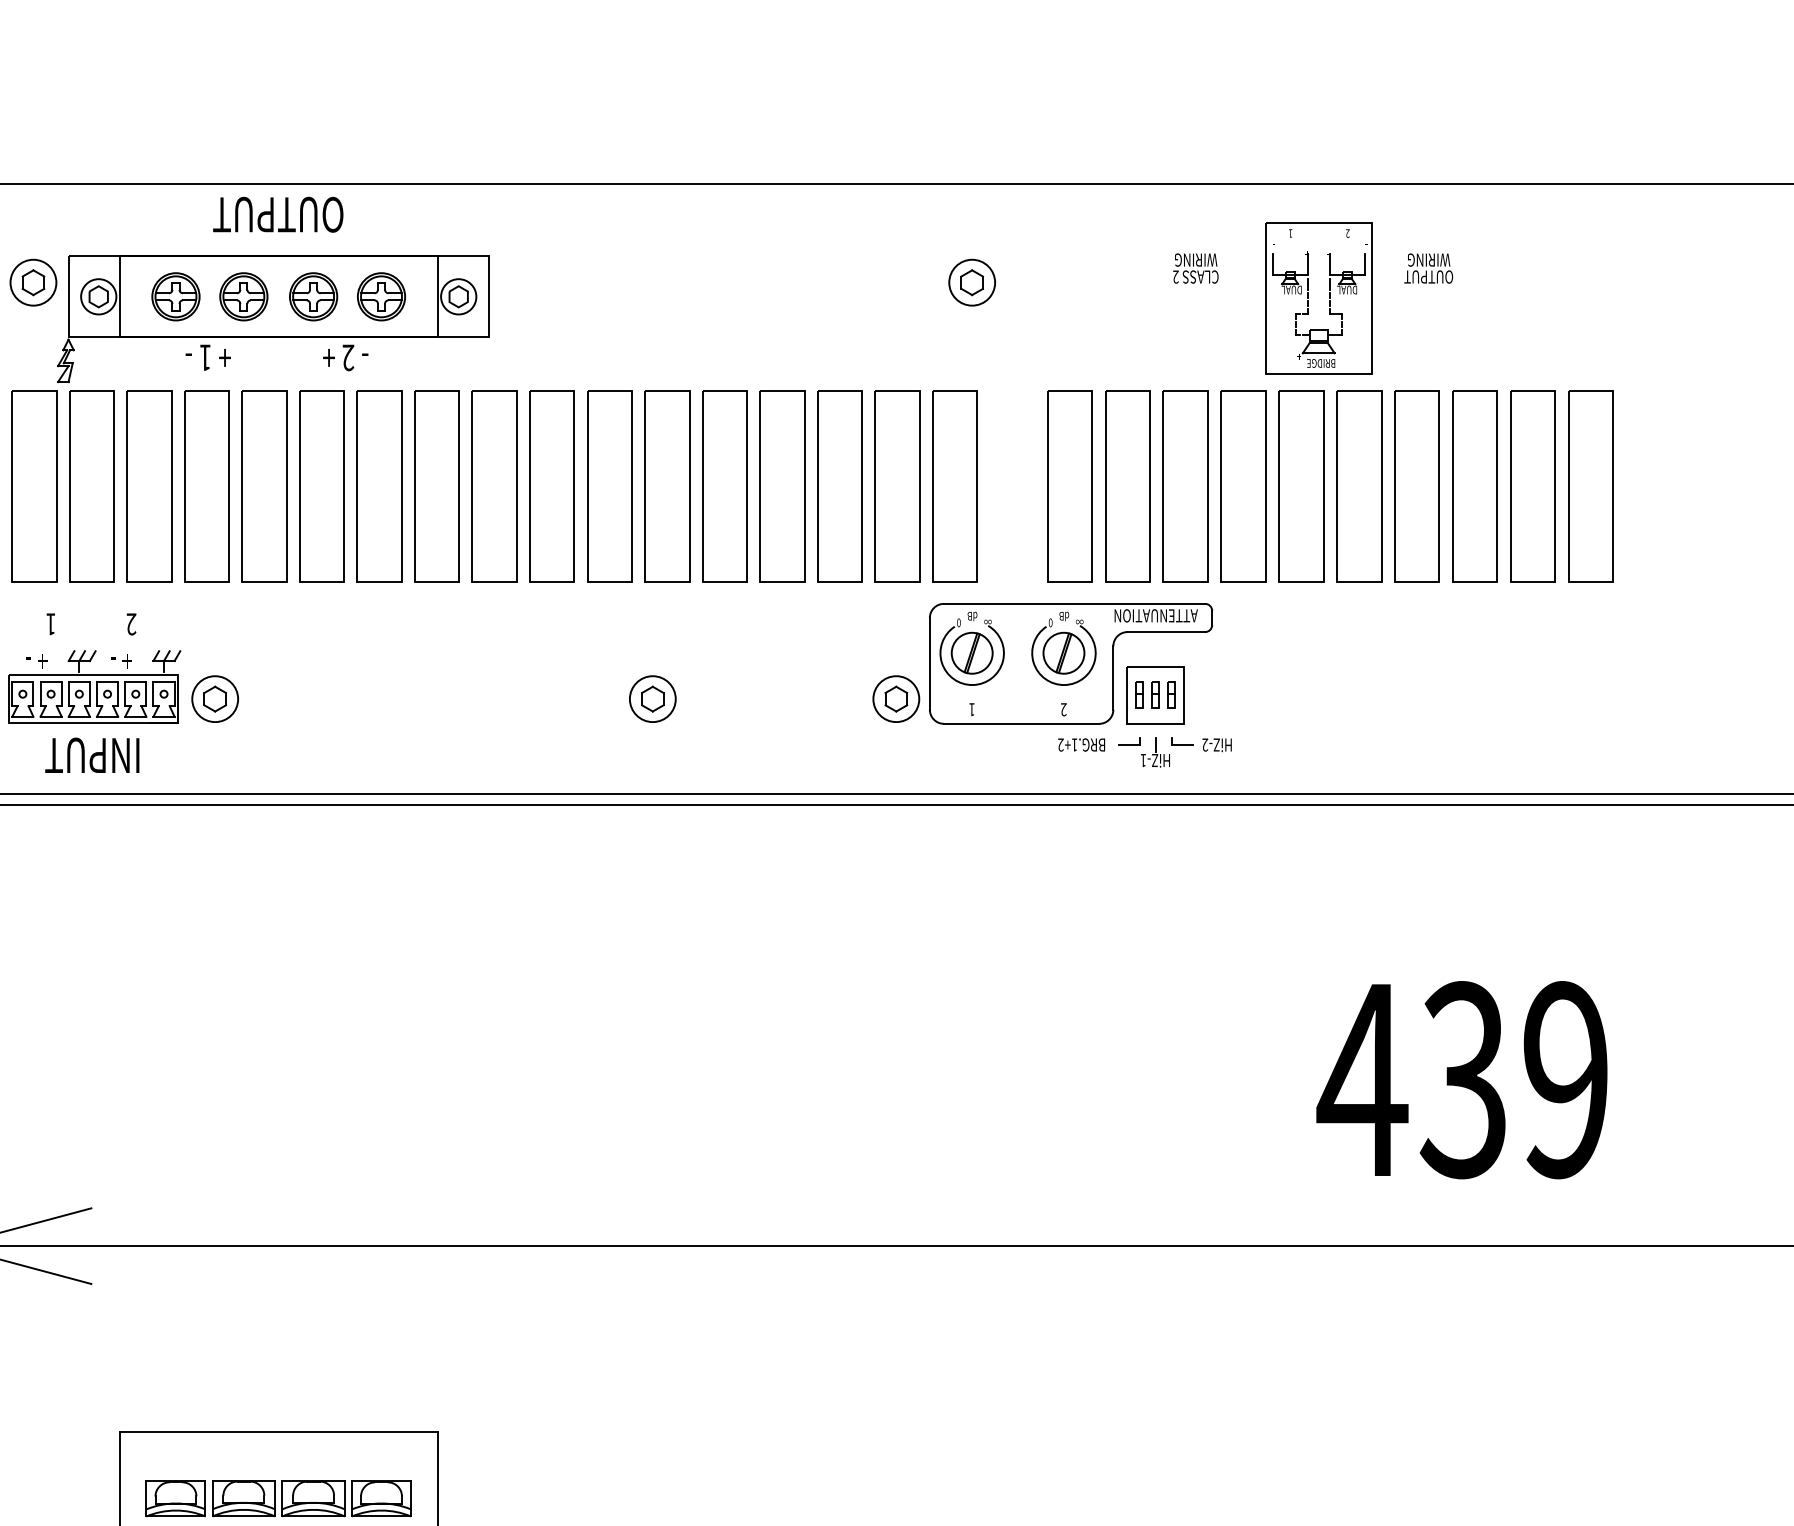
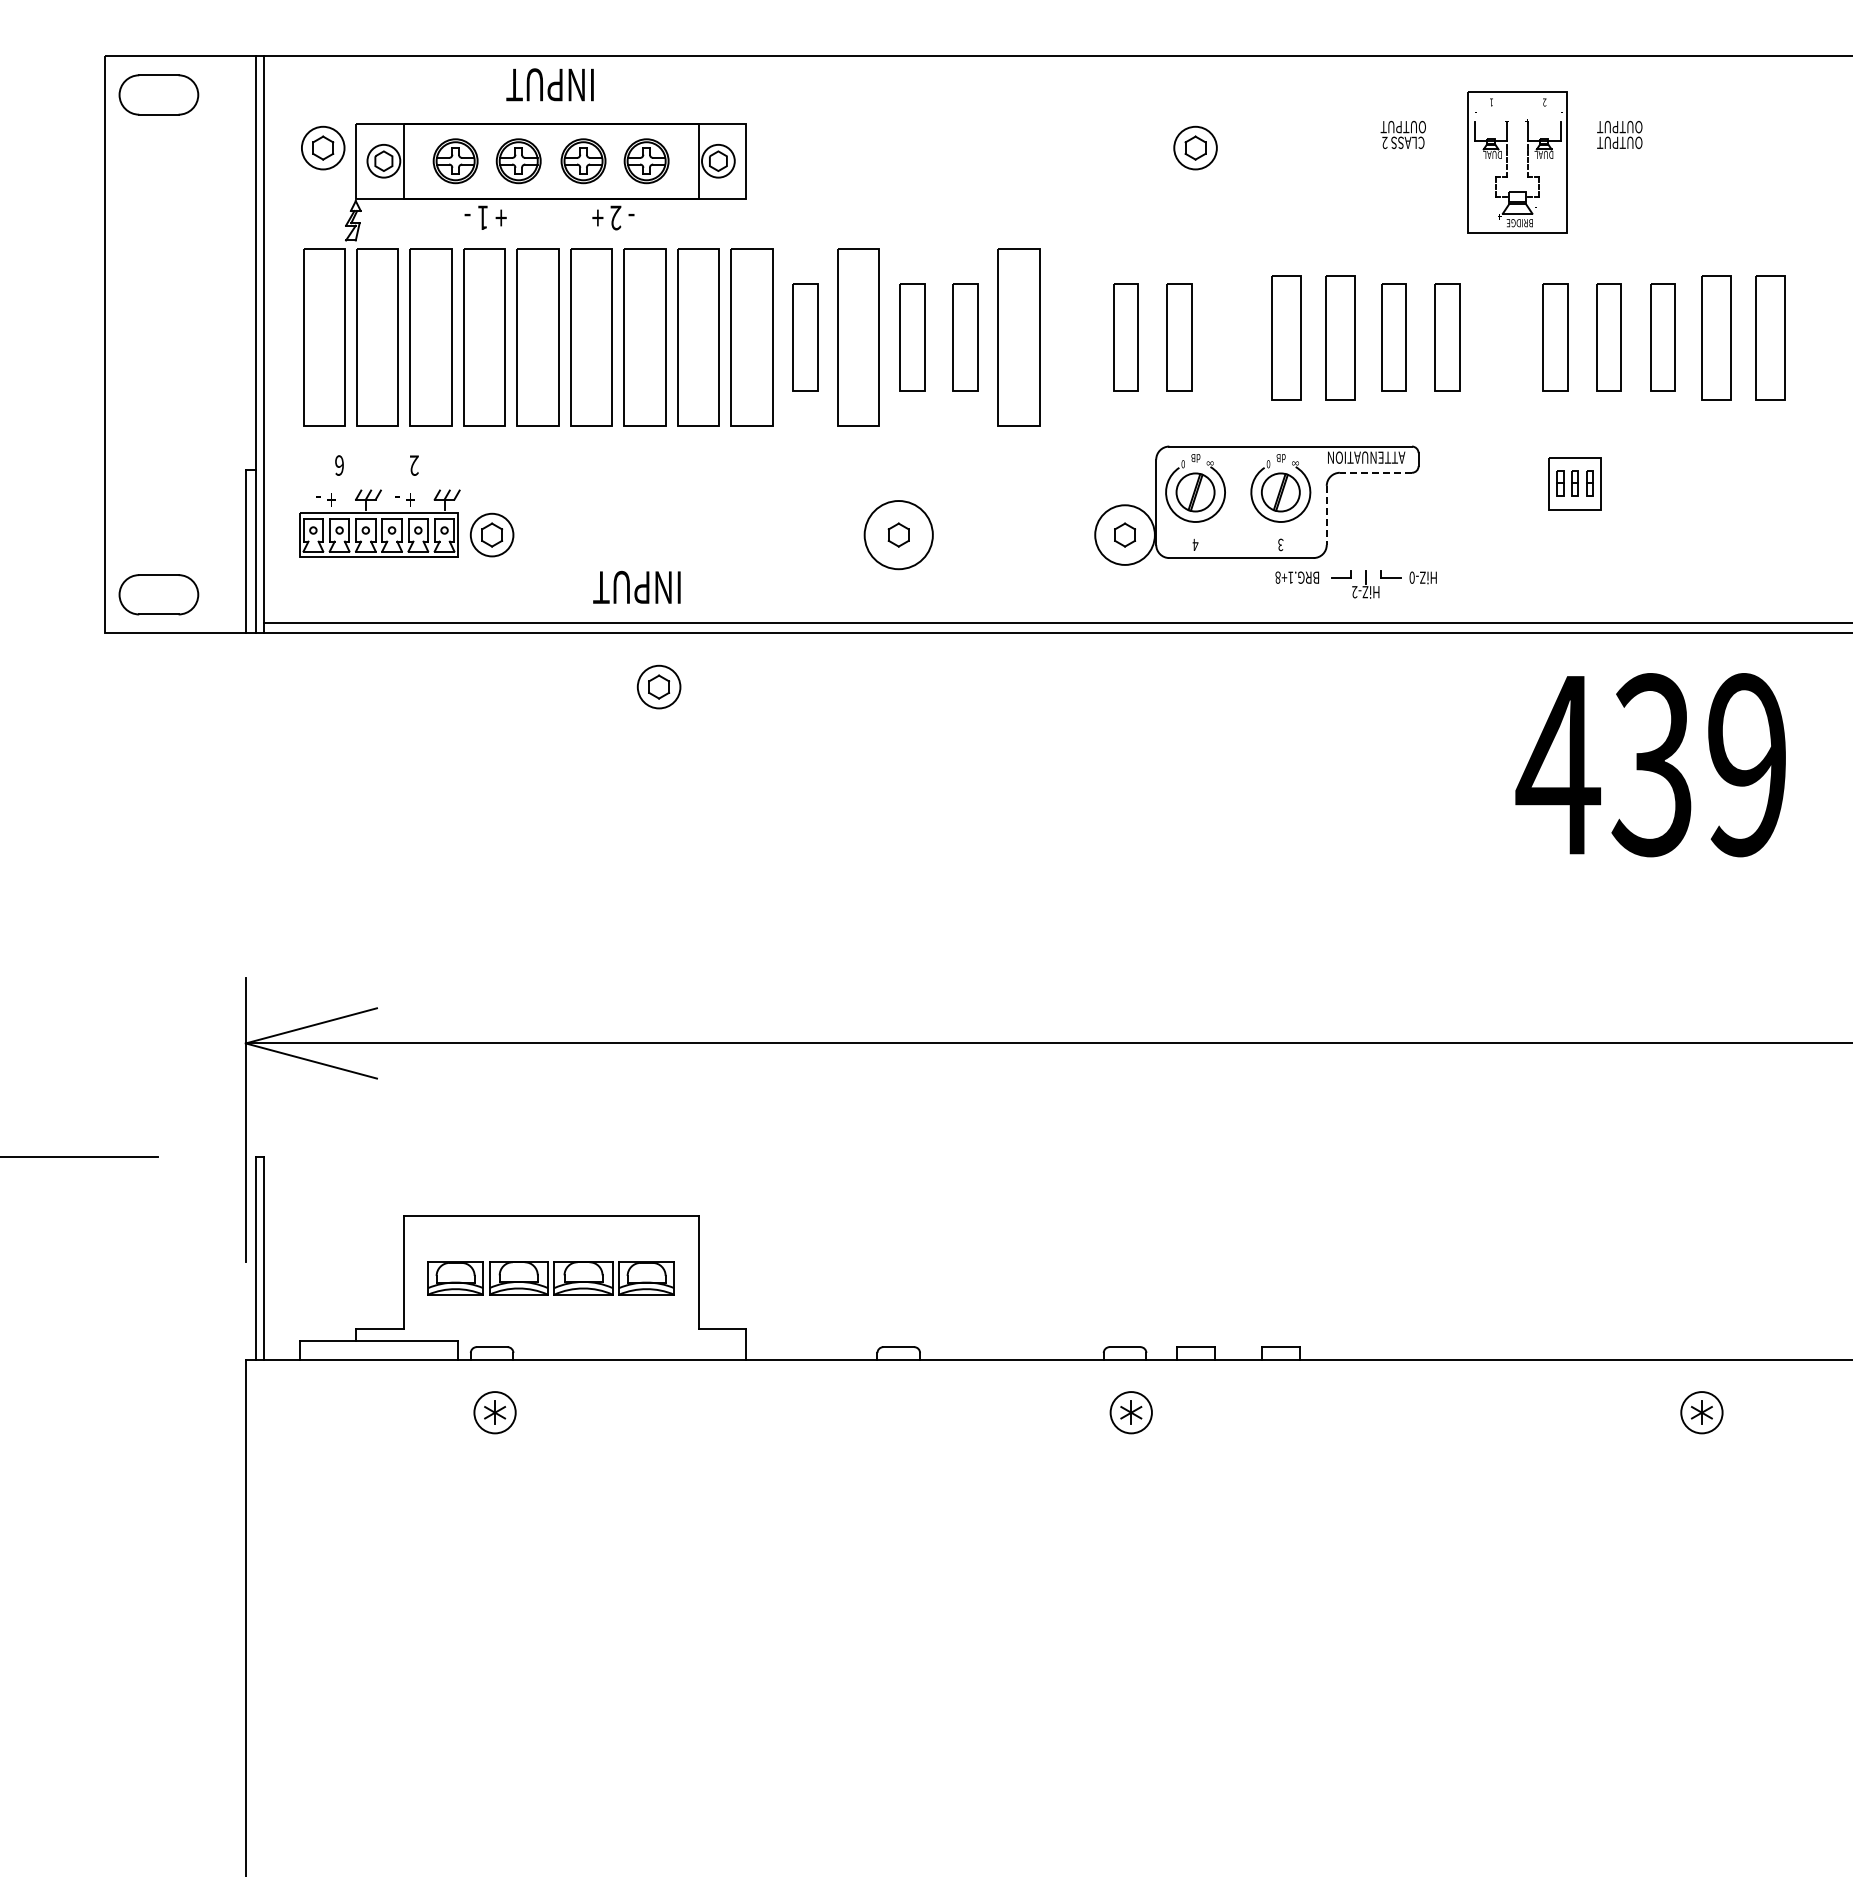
text: (278, 214) -> (550, 84), OUTPUT -> INPUT
text: (1194, 259) -> (1402, 126), WIRING -> OUTPUT
text: (1428, 259) -> (1619, 126), WIRING -> OUTPUT
part: (552, 486) -> (805, 337), size x0.6
part: (667, 486) -> (912, 337), size x0.6
part: (724, 486) -> (965, 337), size x0.6
part: (839, 486) -> (1072, 337), removed
part: (896, 486) -> (1125, 337), size x0.6
part: (954, 486) -> (1179, 337), size x0.6
part: (1070, 486) -> (1286, 337), size x0.7
part: (1128, 486) -> (1340, 337), size x0.7
part: (1185, 486) -> (1393, 337), size x0.6
part: (1243, 486) -> (1447, 337), size x0.6
part: (1301, 486) -> (1501, 337), removed
part: (1359, 486) -> (1555, 337), size x0.6
part: (1416, 486) -> (1608, 337), size x0.6
part: (1474, 486) -> (1662, 337), size x0.6
part: (1532, 486) -> (1716, 337), size x0.7
part: (1590, 486) -> (1770, 337), size x0.7
text: (50, 624) -> (339, 465), 1 -> 6
line: (1165, 631) -> (1375, 472), solid -> dashed
line: (1113, 678) -> (1326, 515), solid -> dashed
part: (1155, 695) -> (1574, 483), moved
circle: (652, 698) -> (898, 534), size x1.6
circle: (895, 698) -> (1124, 534), size x1.4
text: (972, 709) -> (1195, 544), 1 -> 4
text: (1063, 709) -> (1280, 544), 2 -> 3
text: (1060, 744) -> (1277, 577), BRG.1+2 -> BRG.1+8
text: (1204, 744) -> (1411, 577), HiZ-2 -> HiZ-0
text: (91, 754) -> (636, 586), moved
text: (1143, 760) -> (1354, 592), HiZ-1 -> HiZ-2
part: (394, 862) -> (658, 686), added
text: (1461, 1080) -> (1650, 765), moved

